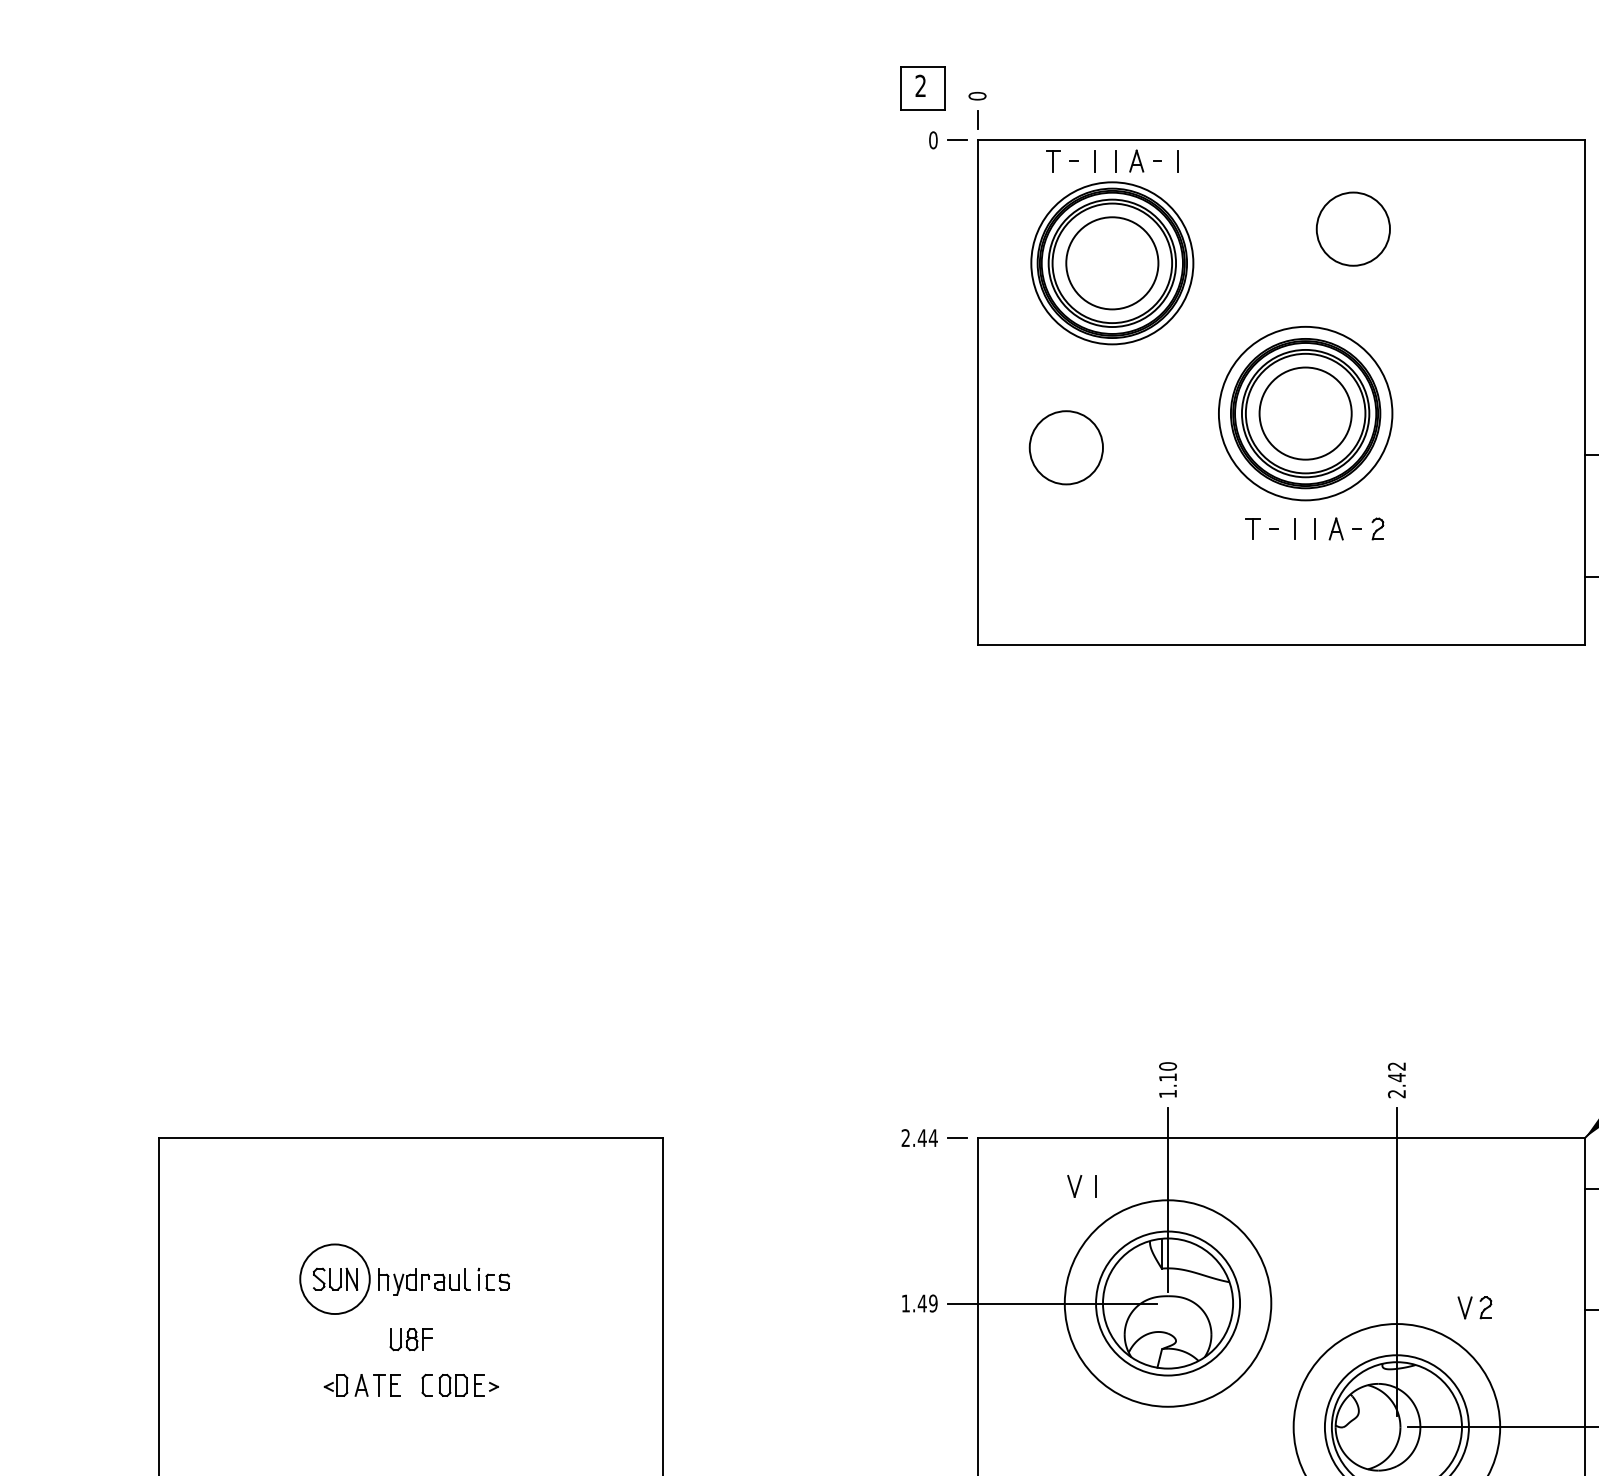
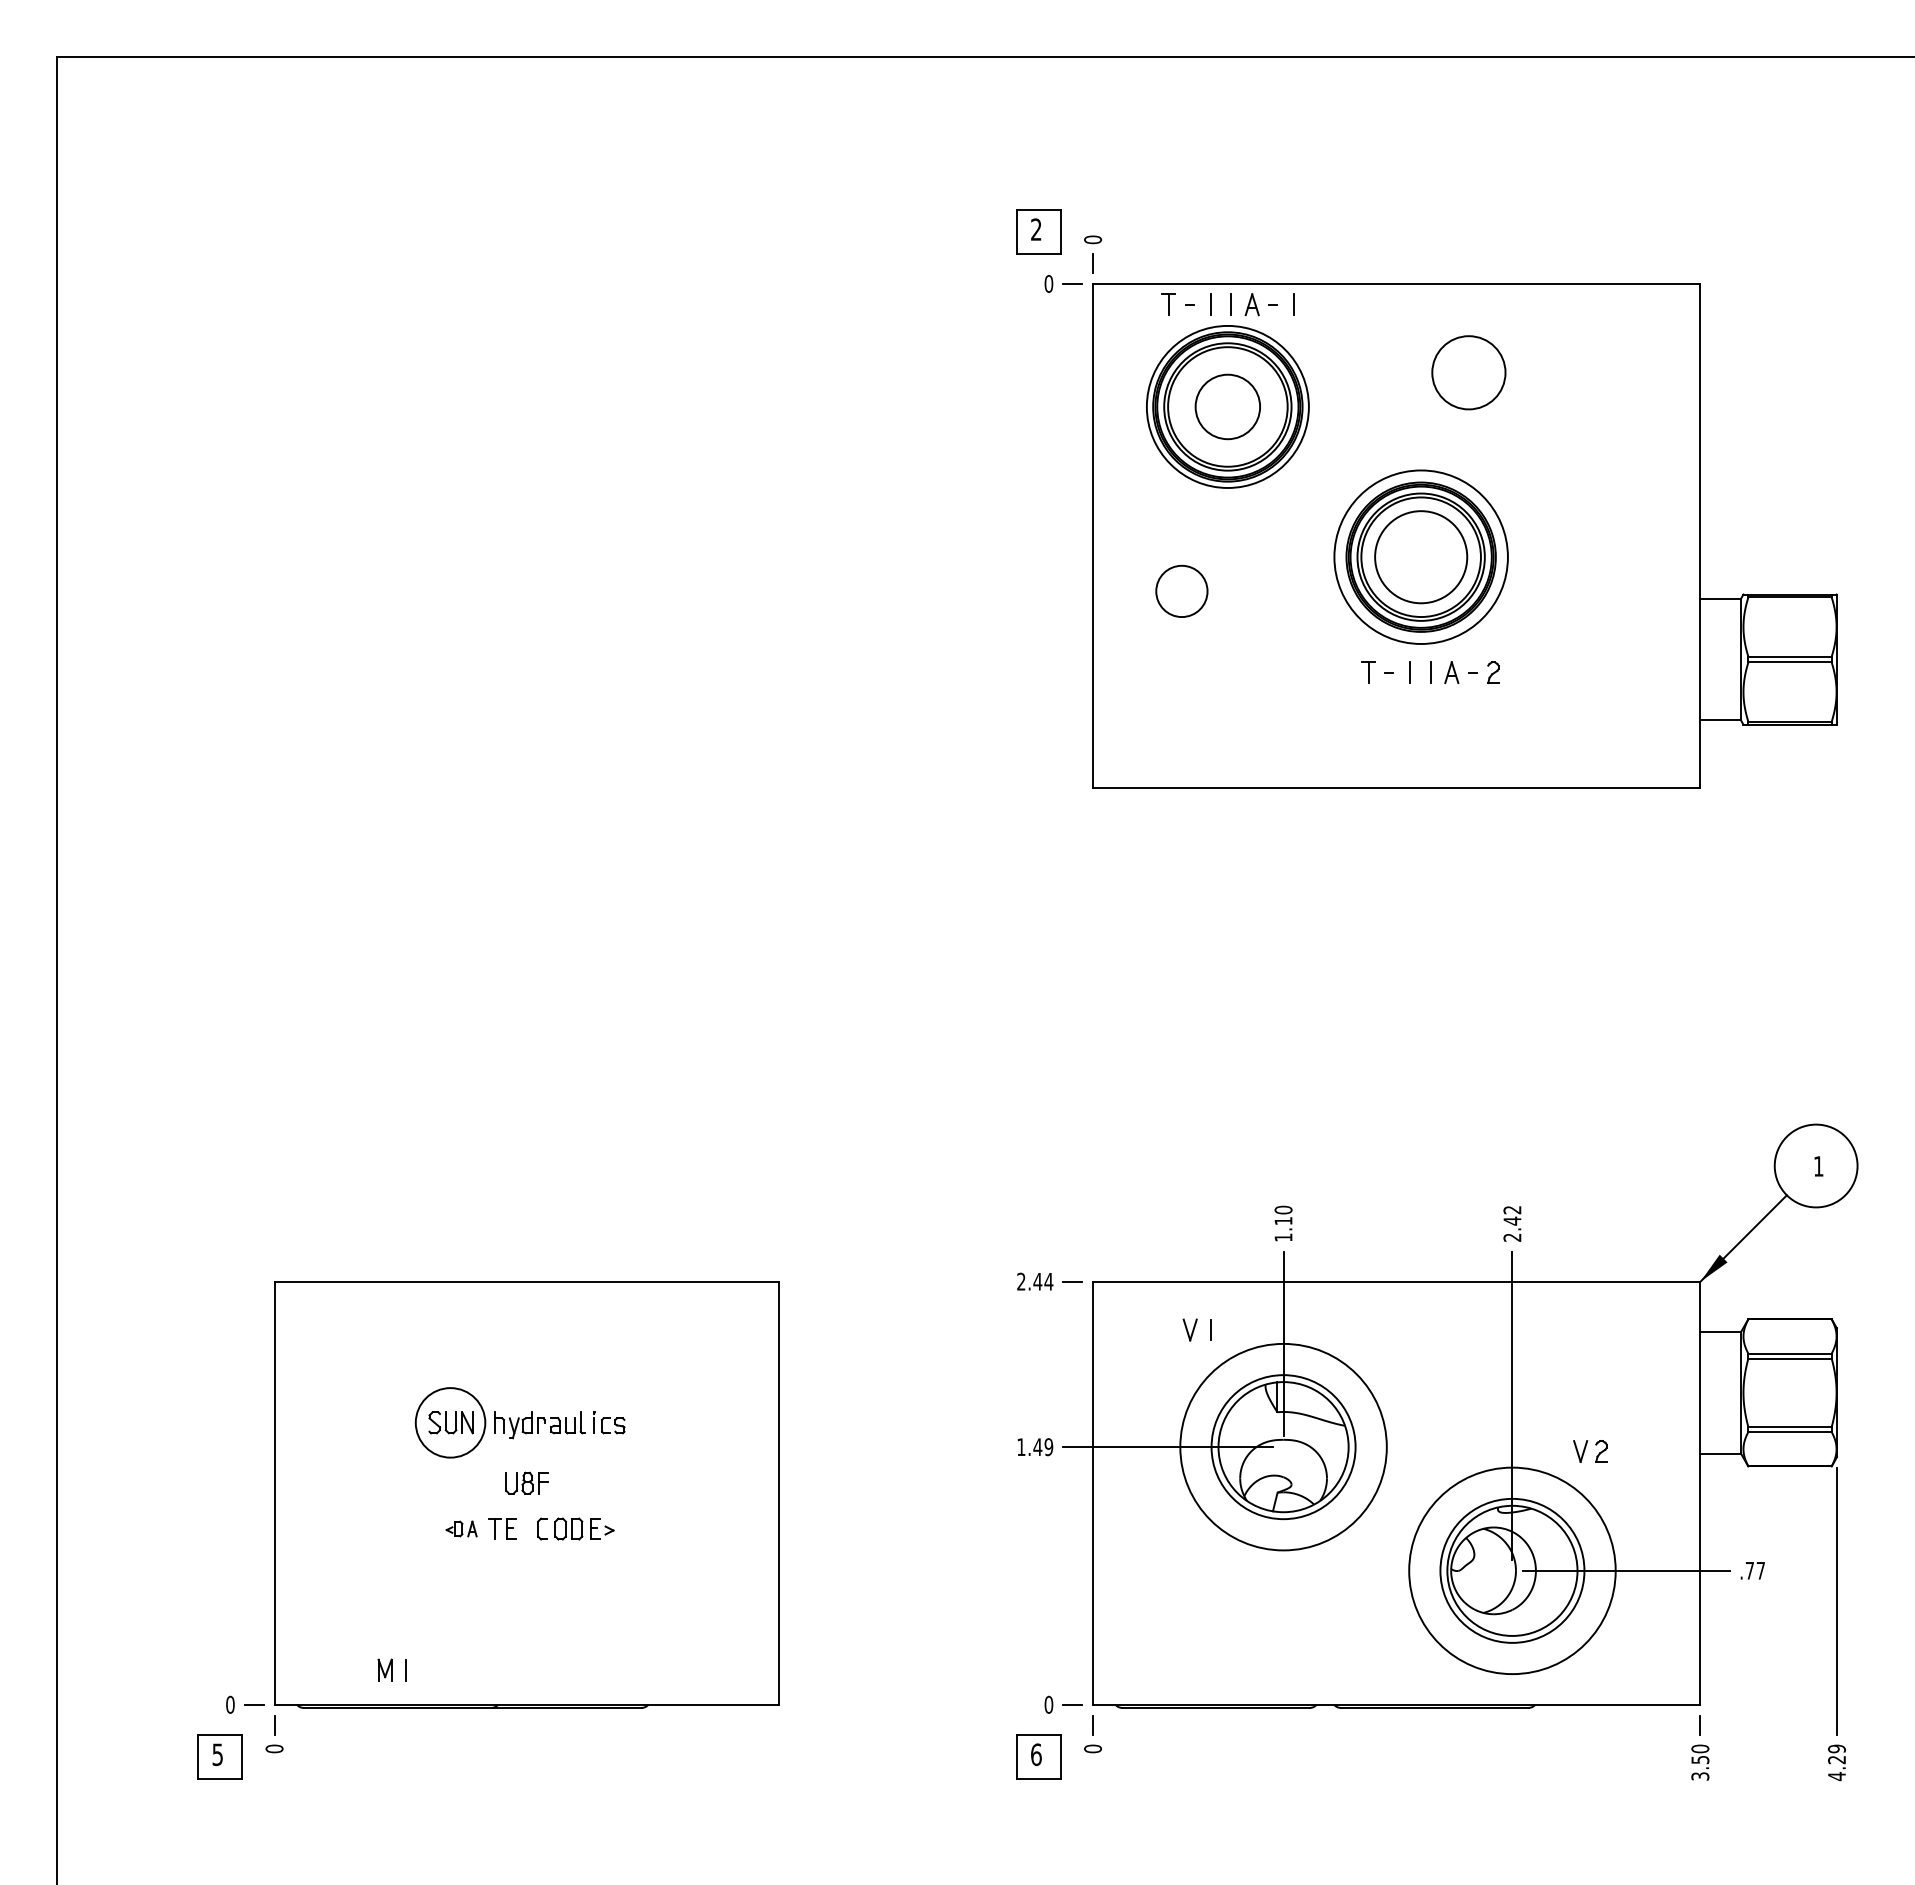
circle: (1111, 262) -> (1227, 406), size x0.7
circle: (1065, 447) -> (1181, 591), size x0.7
part: (345, 1384) -> (461, 1528), size x0.7

